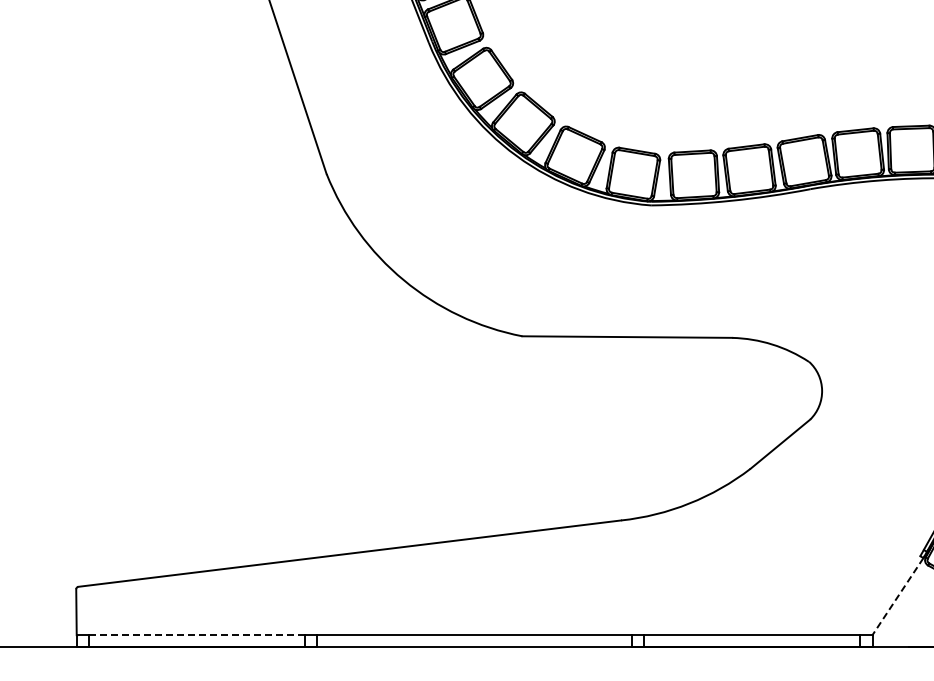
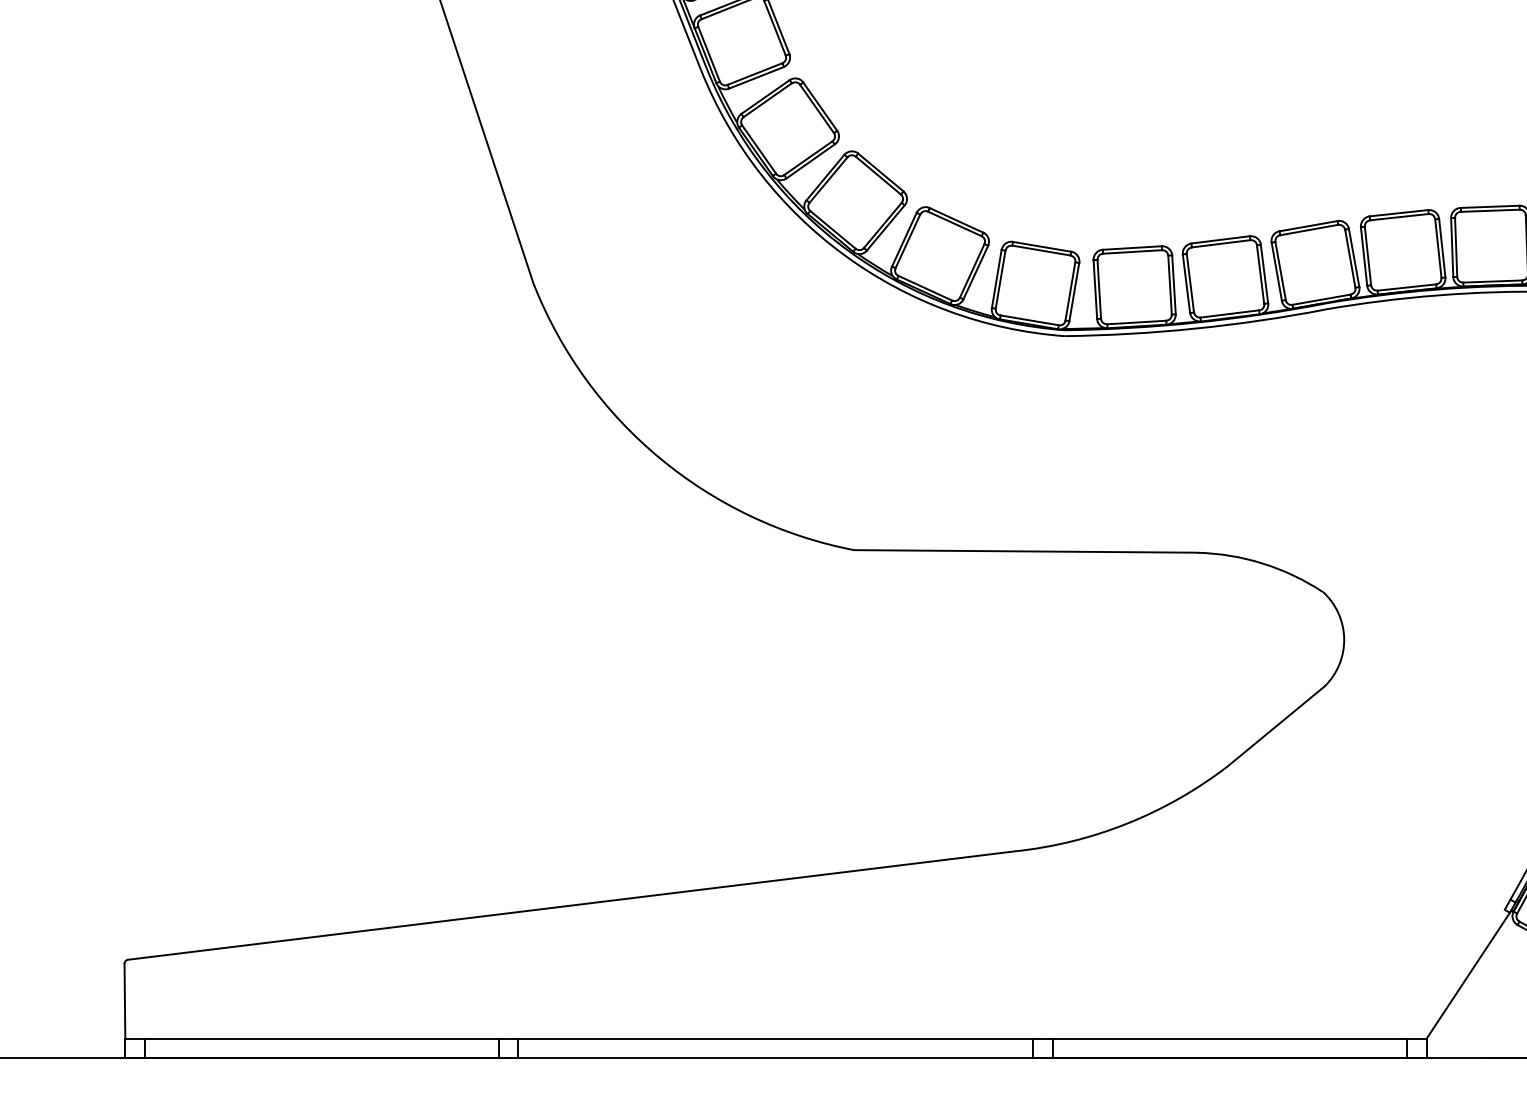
line: (897, 597) -> (1467, 977), dashed -> solid
line: (196, 635) -> (321, 1039), dashed -> solid

